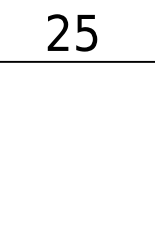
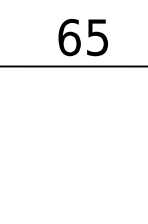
text: (58, 32) -> (69, 37), 25 -> 65

